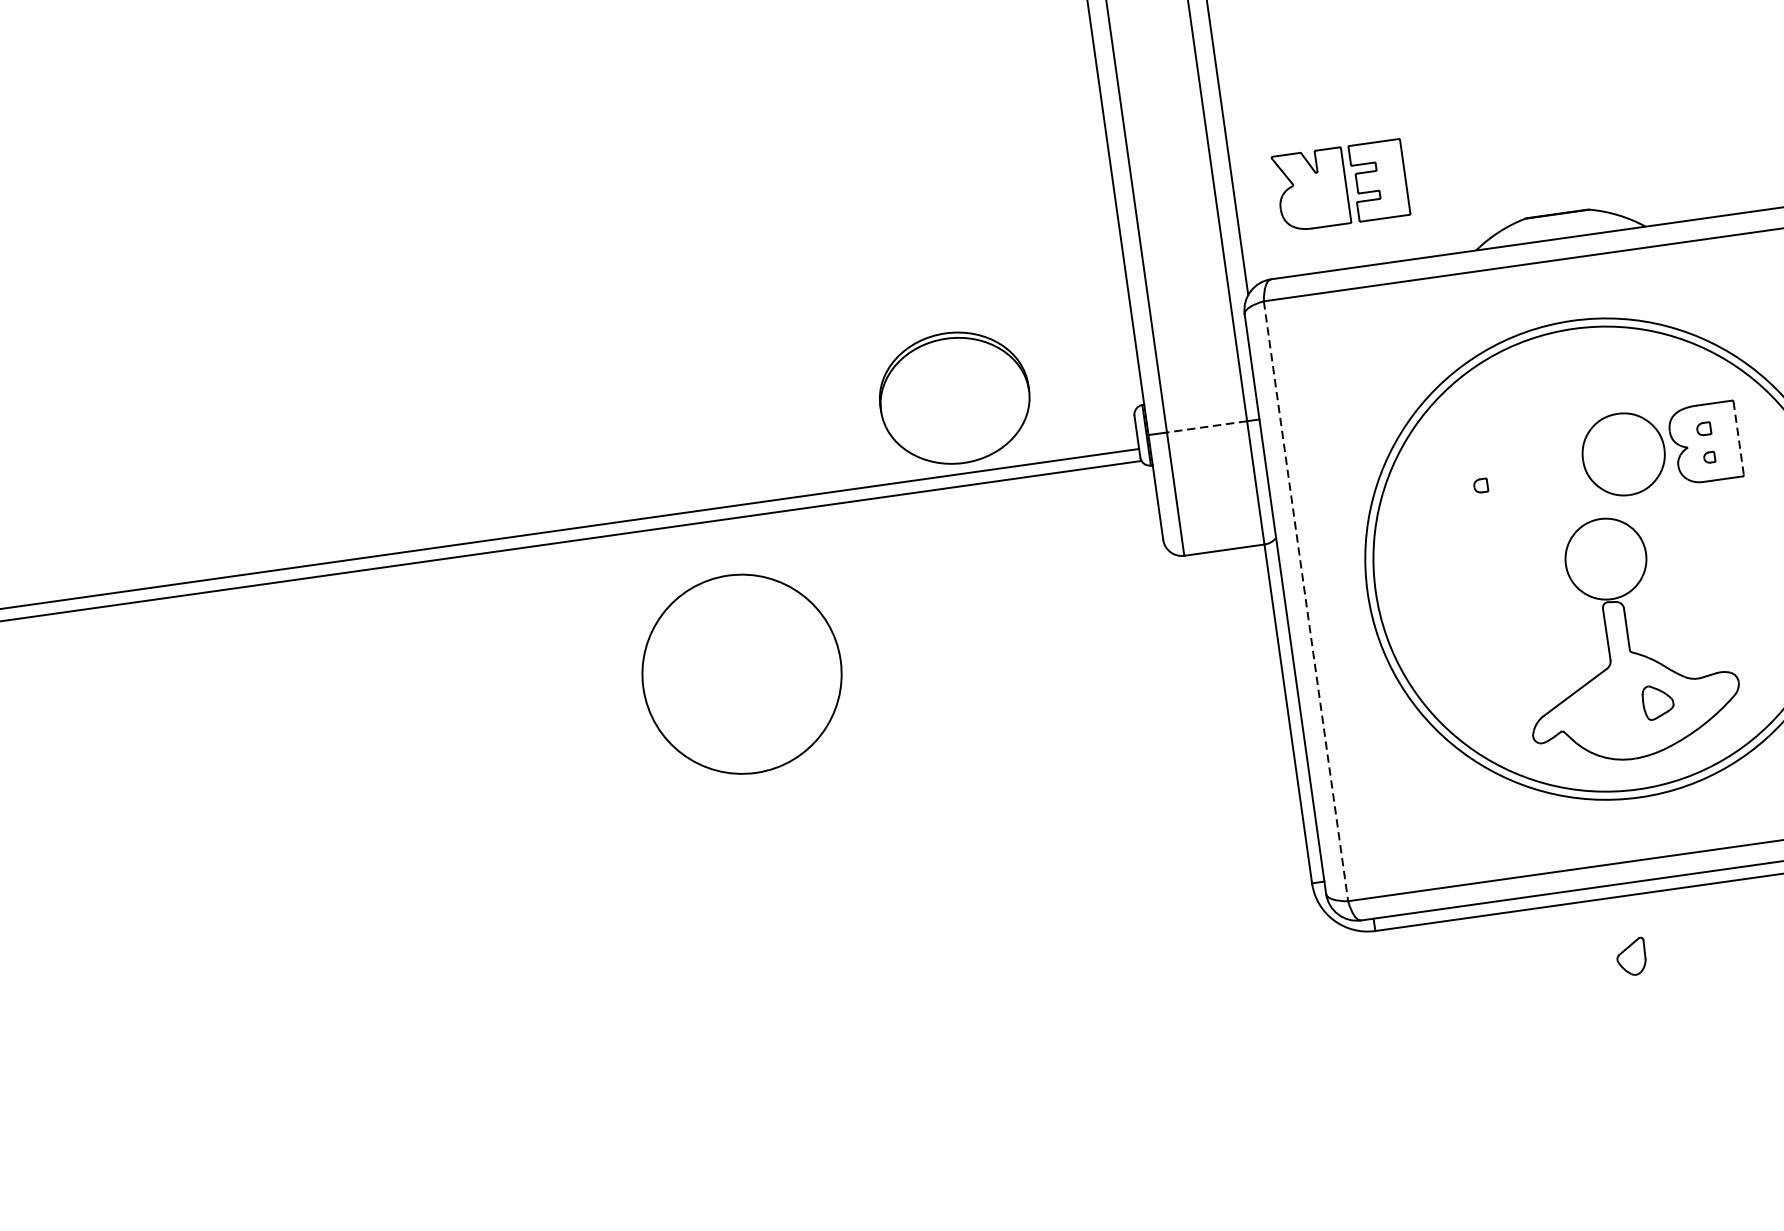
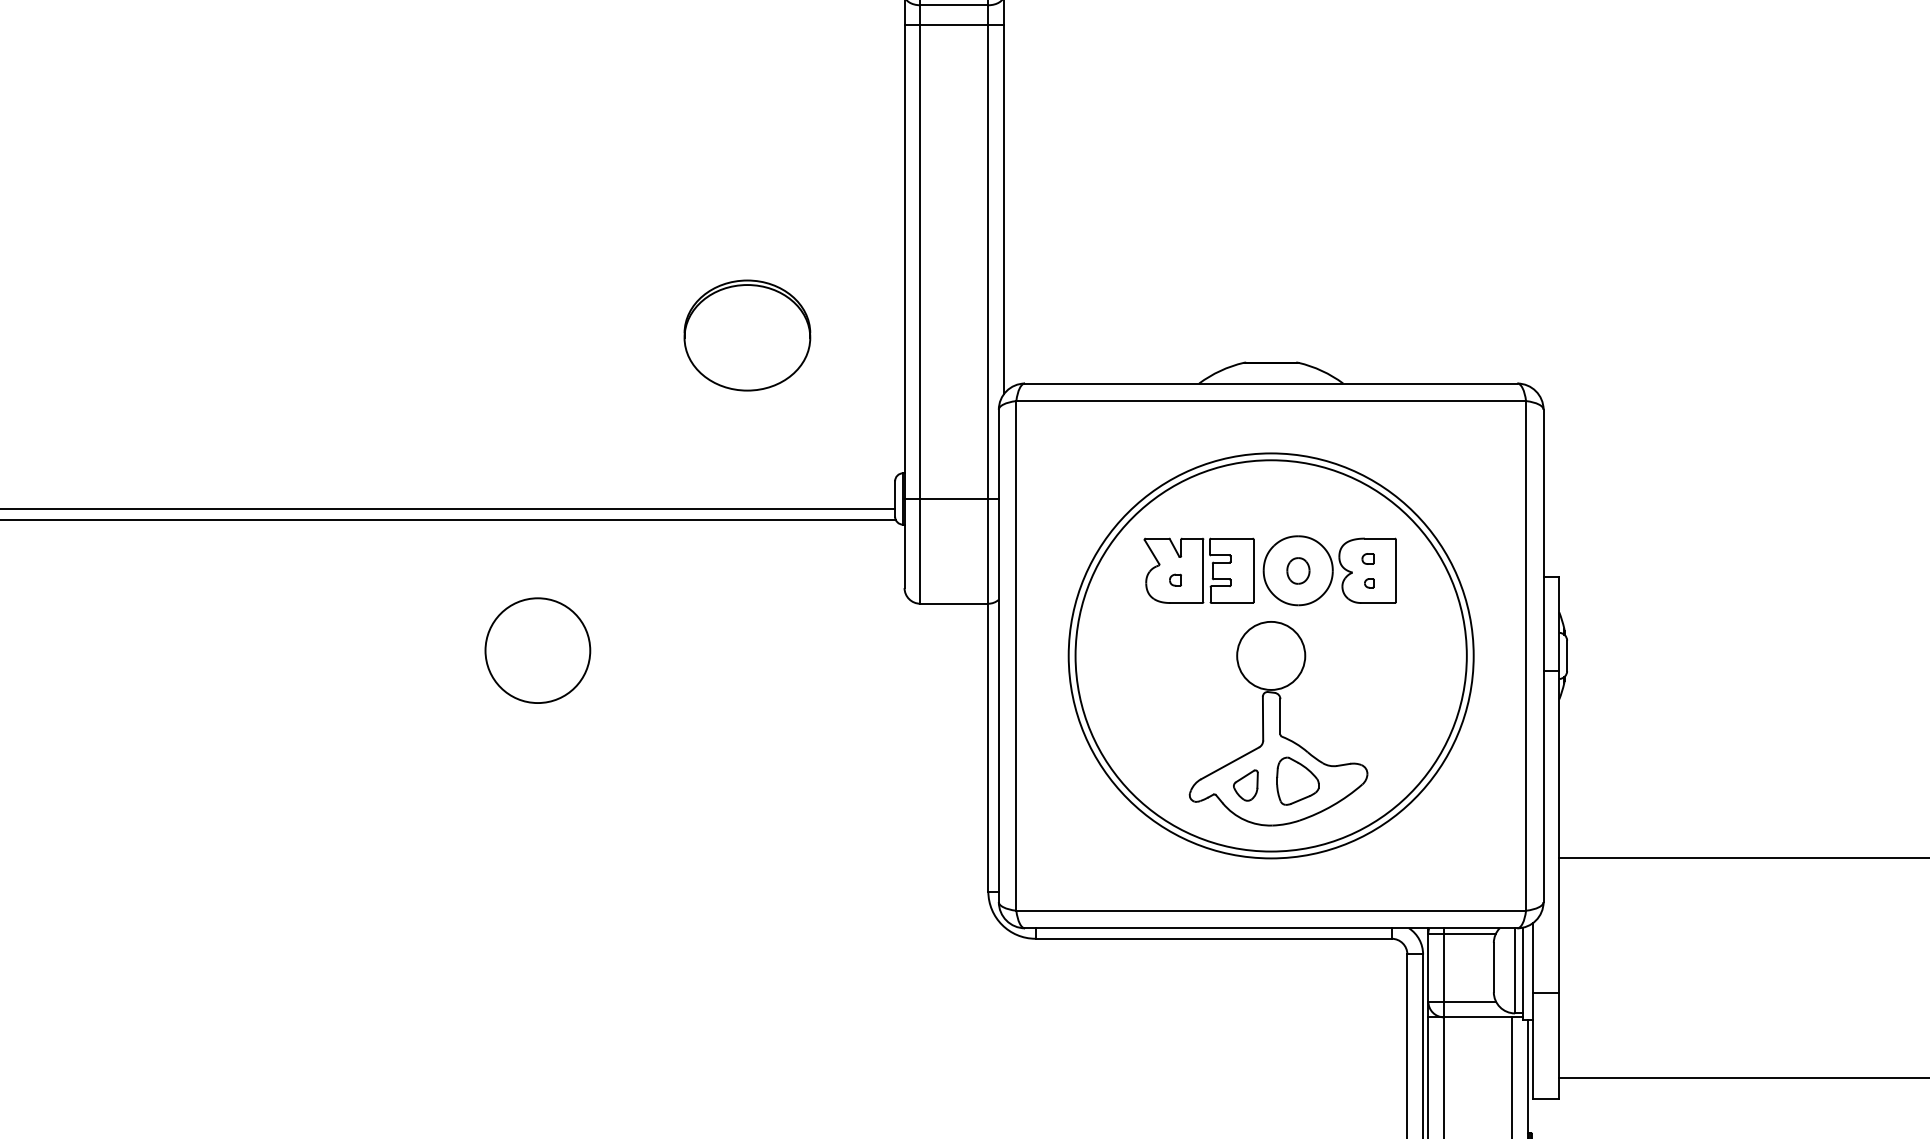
part: (1340, 185) -> (1198, 570), moved
part: (954, 398) -> (747, 335), moved
line: (1206, 426) -> (953, 498), dashed -> solid
line: (1738, 439) -> (1395, 571), dashed -> solid
part: (1623, 454) -> (1298, 570), added
line: (1306, 600) -> (1016, 655), dashed -> solid
circle: (741, 674) -> (537, 650), size x0.62
part: (1657, 701) -> (1297, 780), size x1.67
part: (1631, 957) -> (1245, 785), moved

